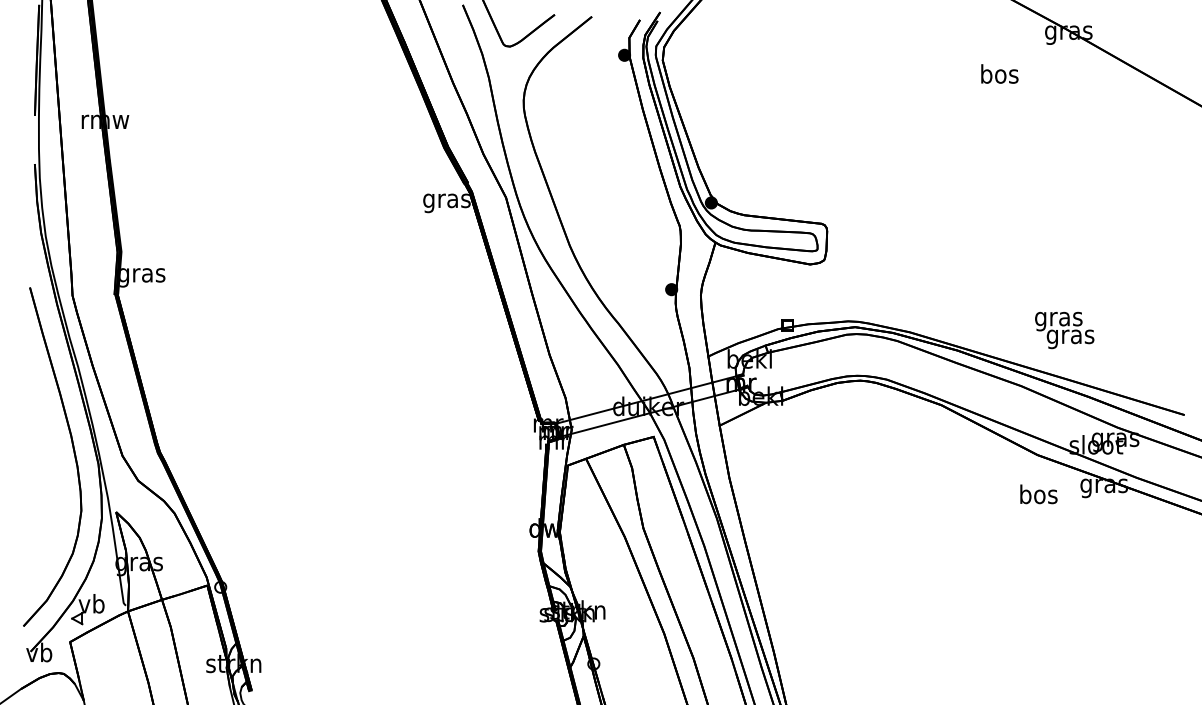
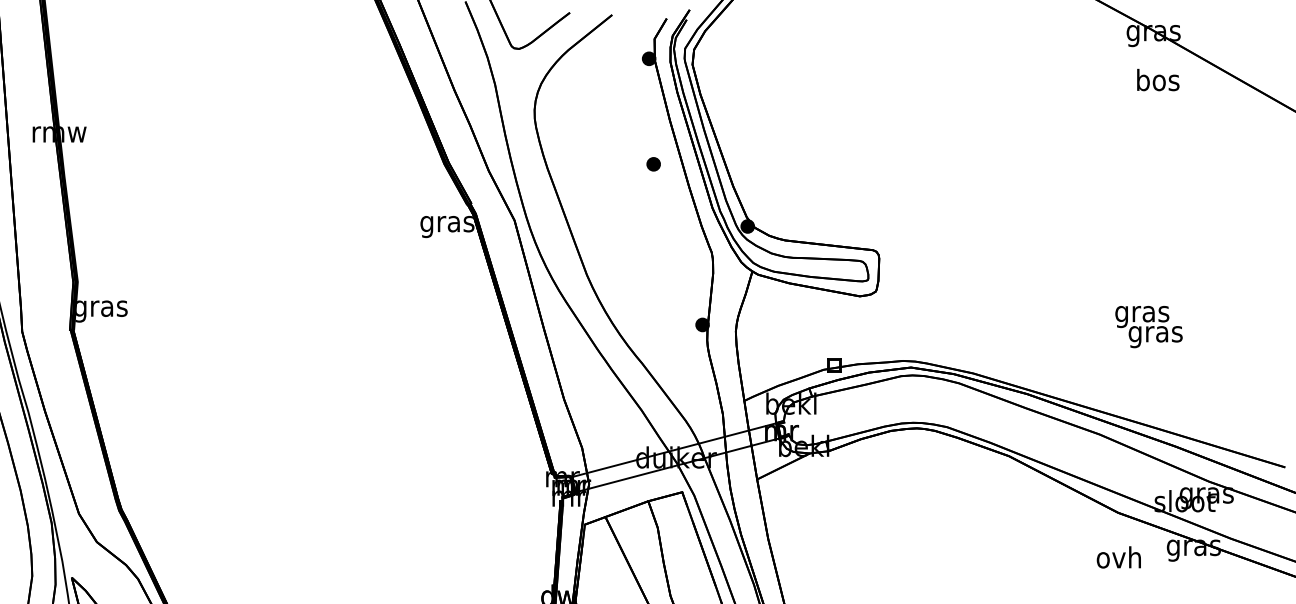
text: (999, 73) -> (1157, 79), moved
part: (628, 147) -> (653, 163), added
text: (1064, 330) -> (1148, 327), moved
text: (1037, 494) -> (1118, 557), bos -> ovh

